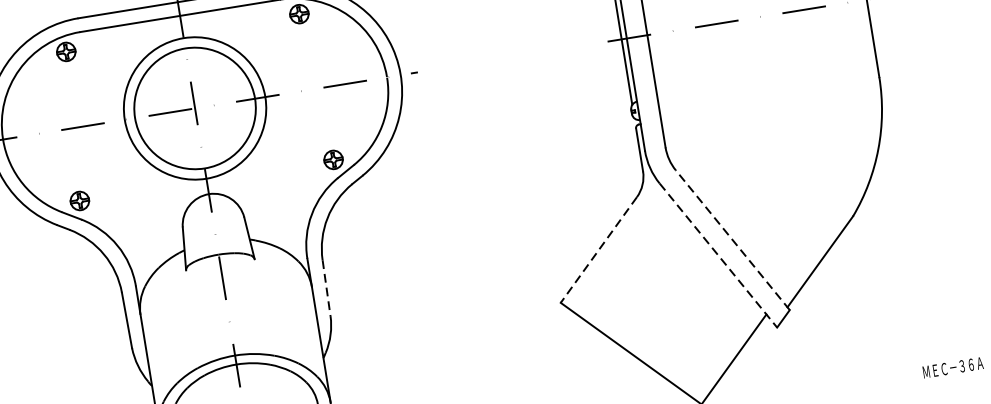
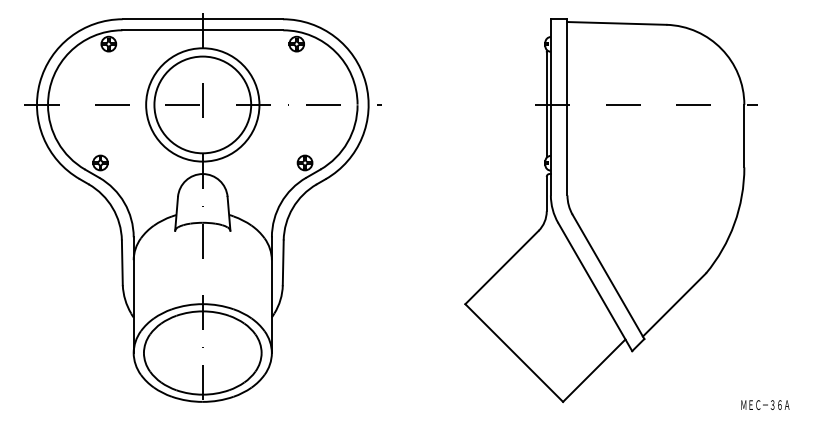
line: (732, 239) -> (608, 276), dashed -> solid
line: (599, 249) -> (502, 267), dashed -> solid
line: (718, 255) -> (595, 287), dashed -> solid
line: (327, 288) -> (283, 263), dashed -> solid

